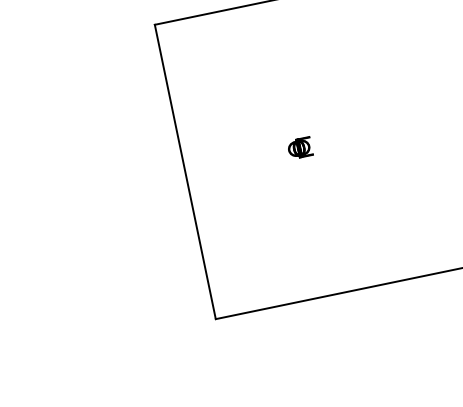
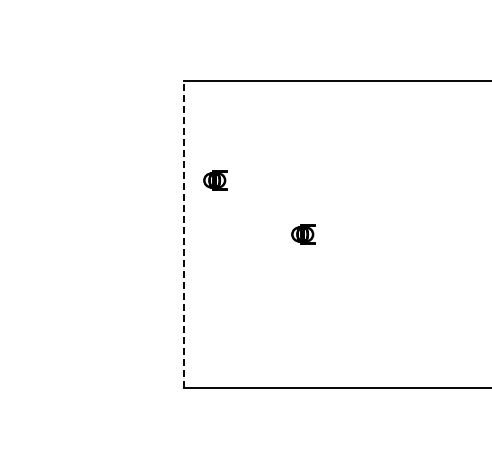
part: (205, 114) -> (215, 180), added
line: (185, 172) -> (183, 234), solid -> dashed

